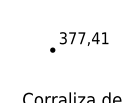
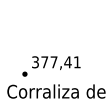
text: (79, 42) -> (51, 66), moved

